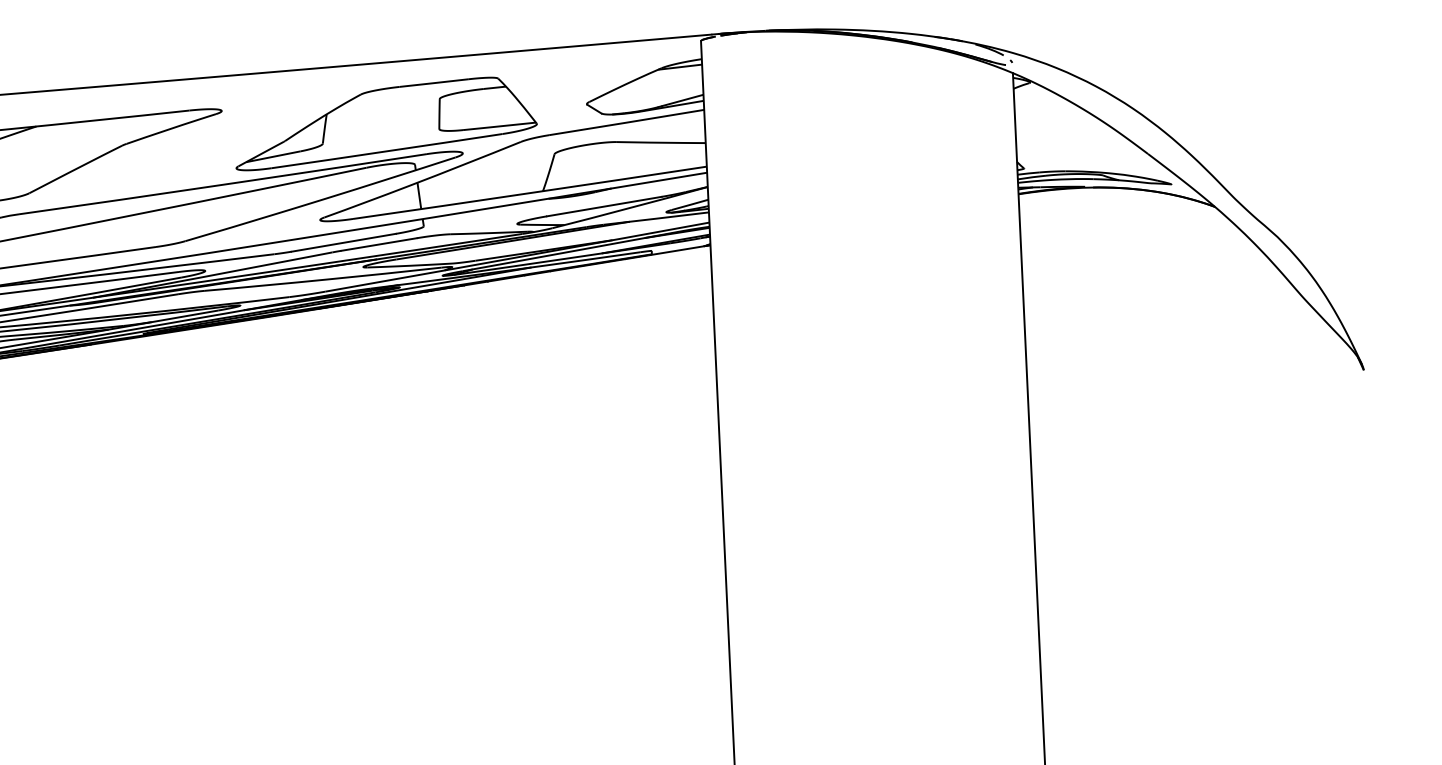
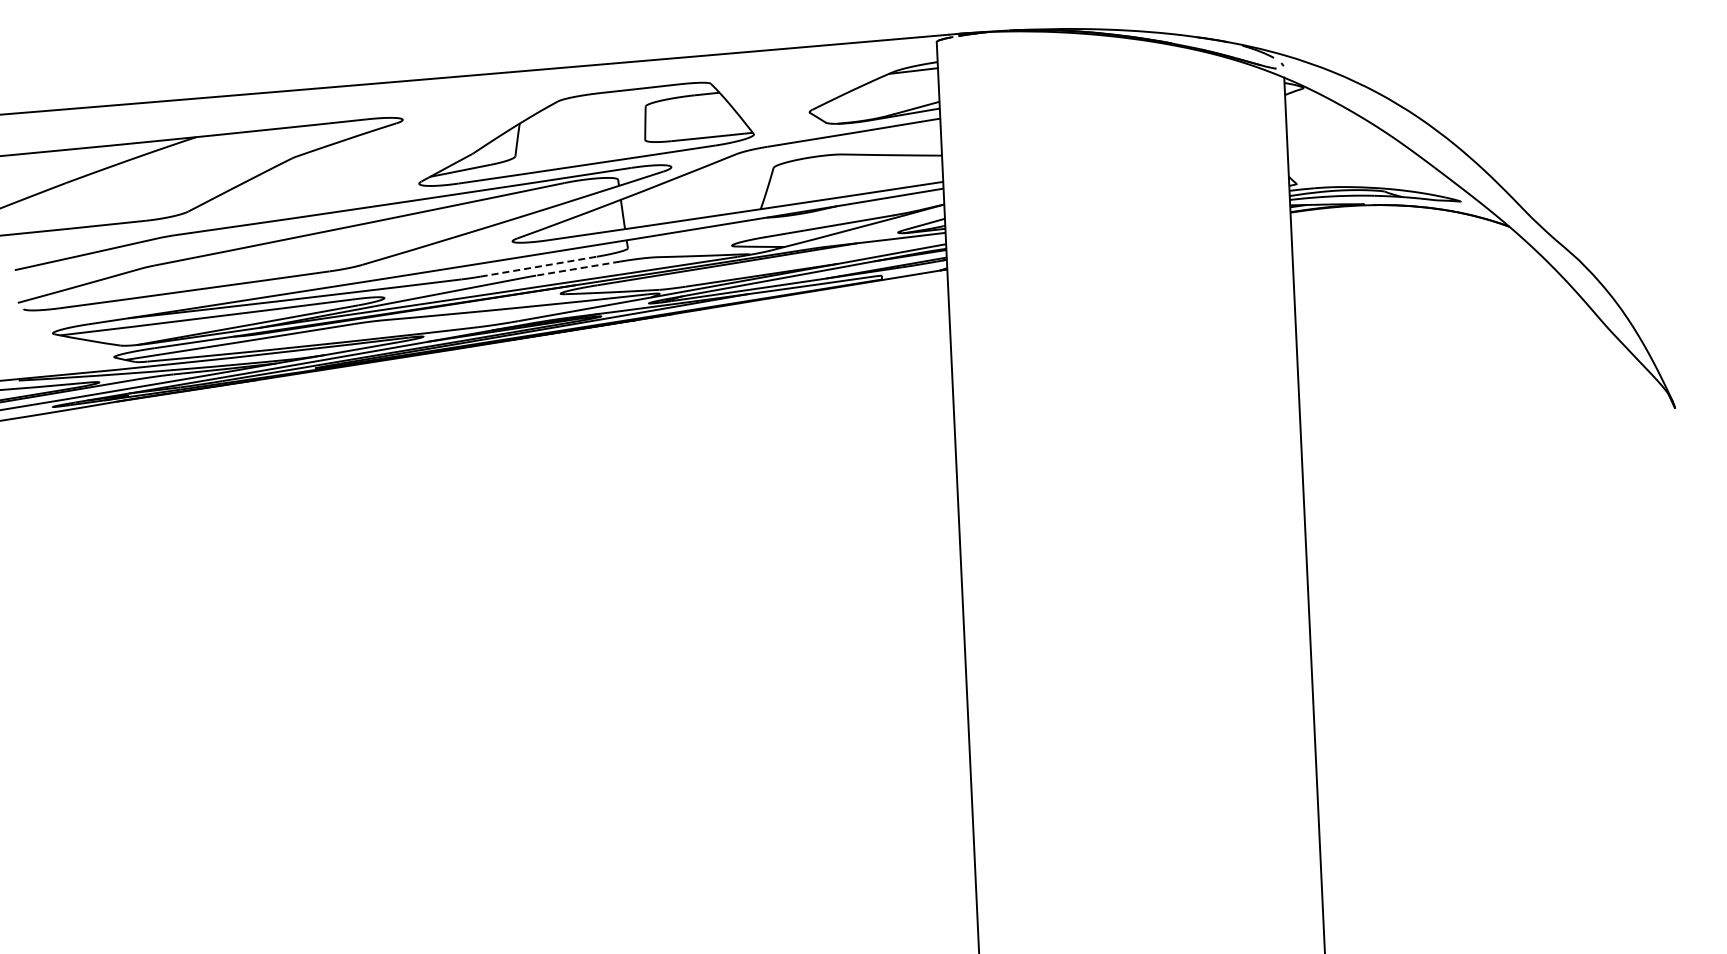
line: (343, 242) -> (538, 266), solid -> dashed
line: (379, 244) -> (578, 268), solid -> dashed

